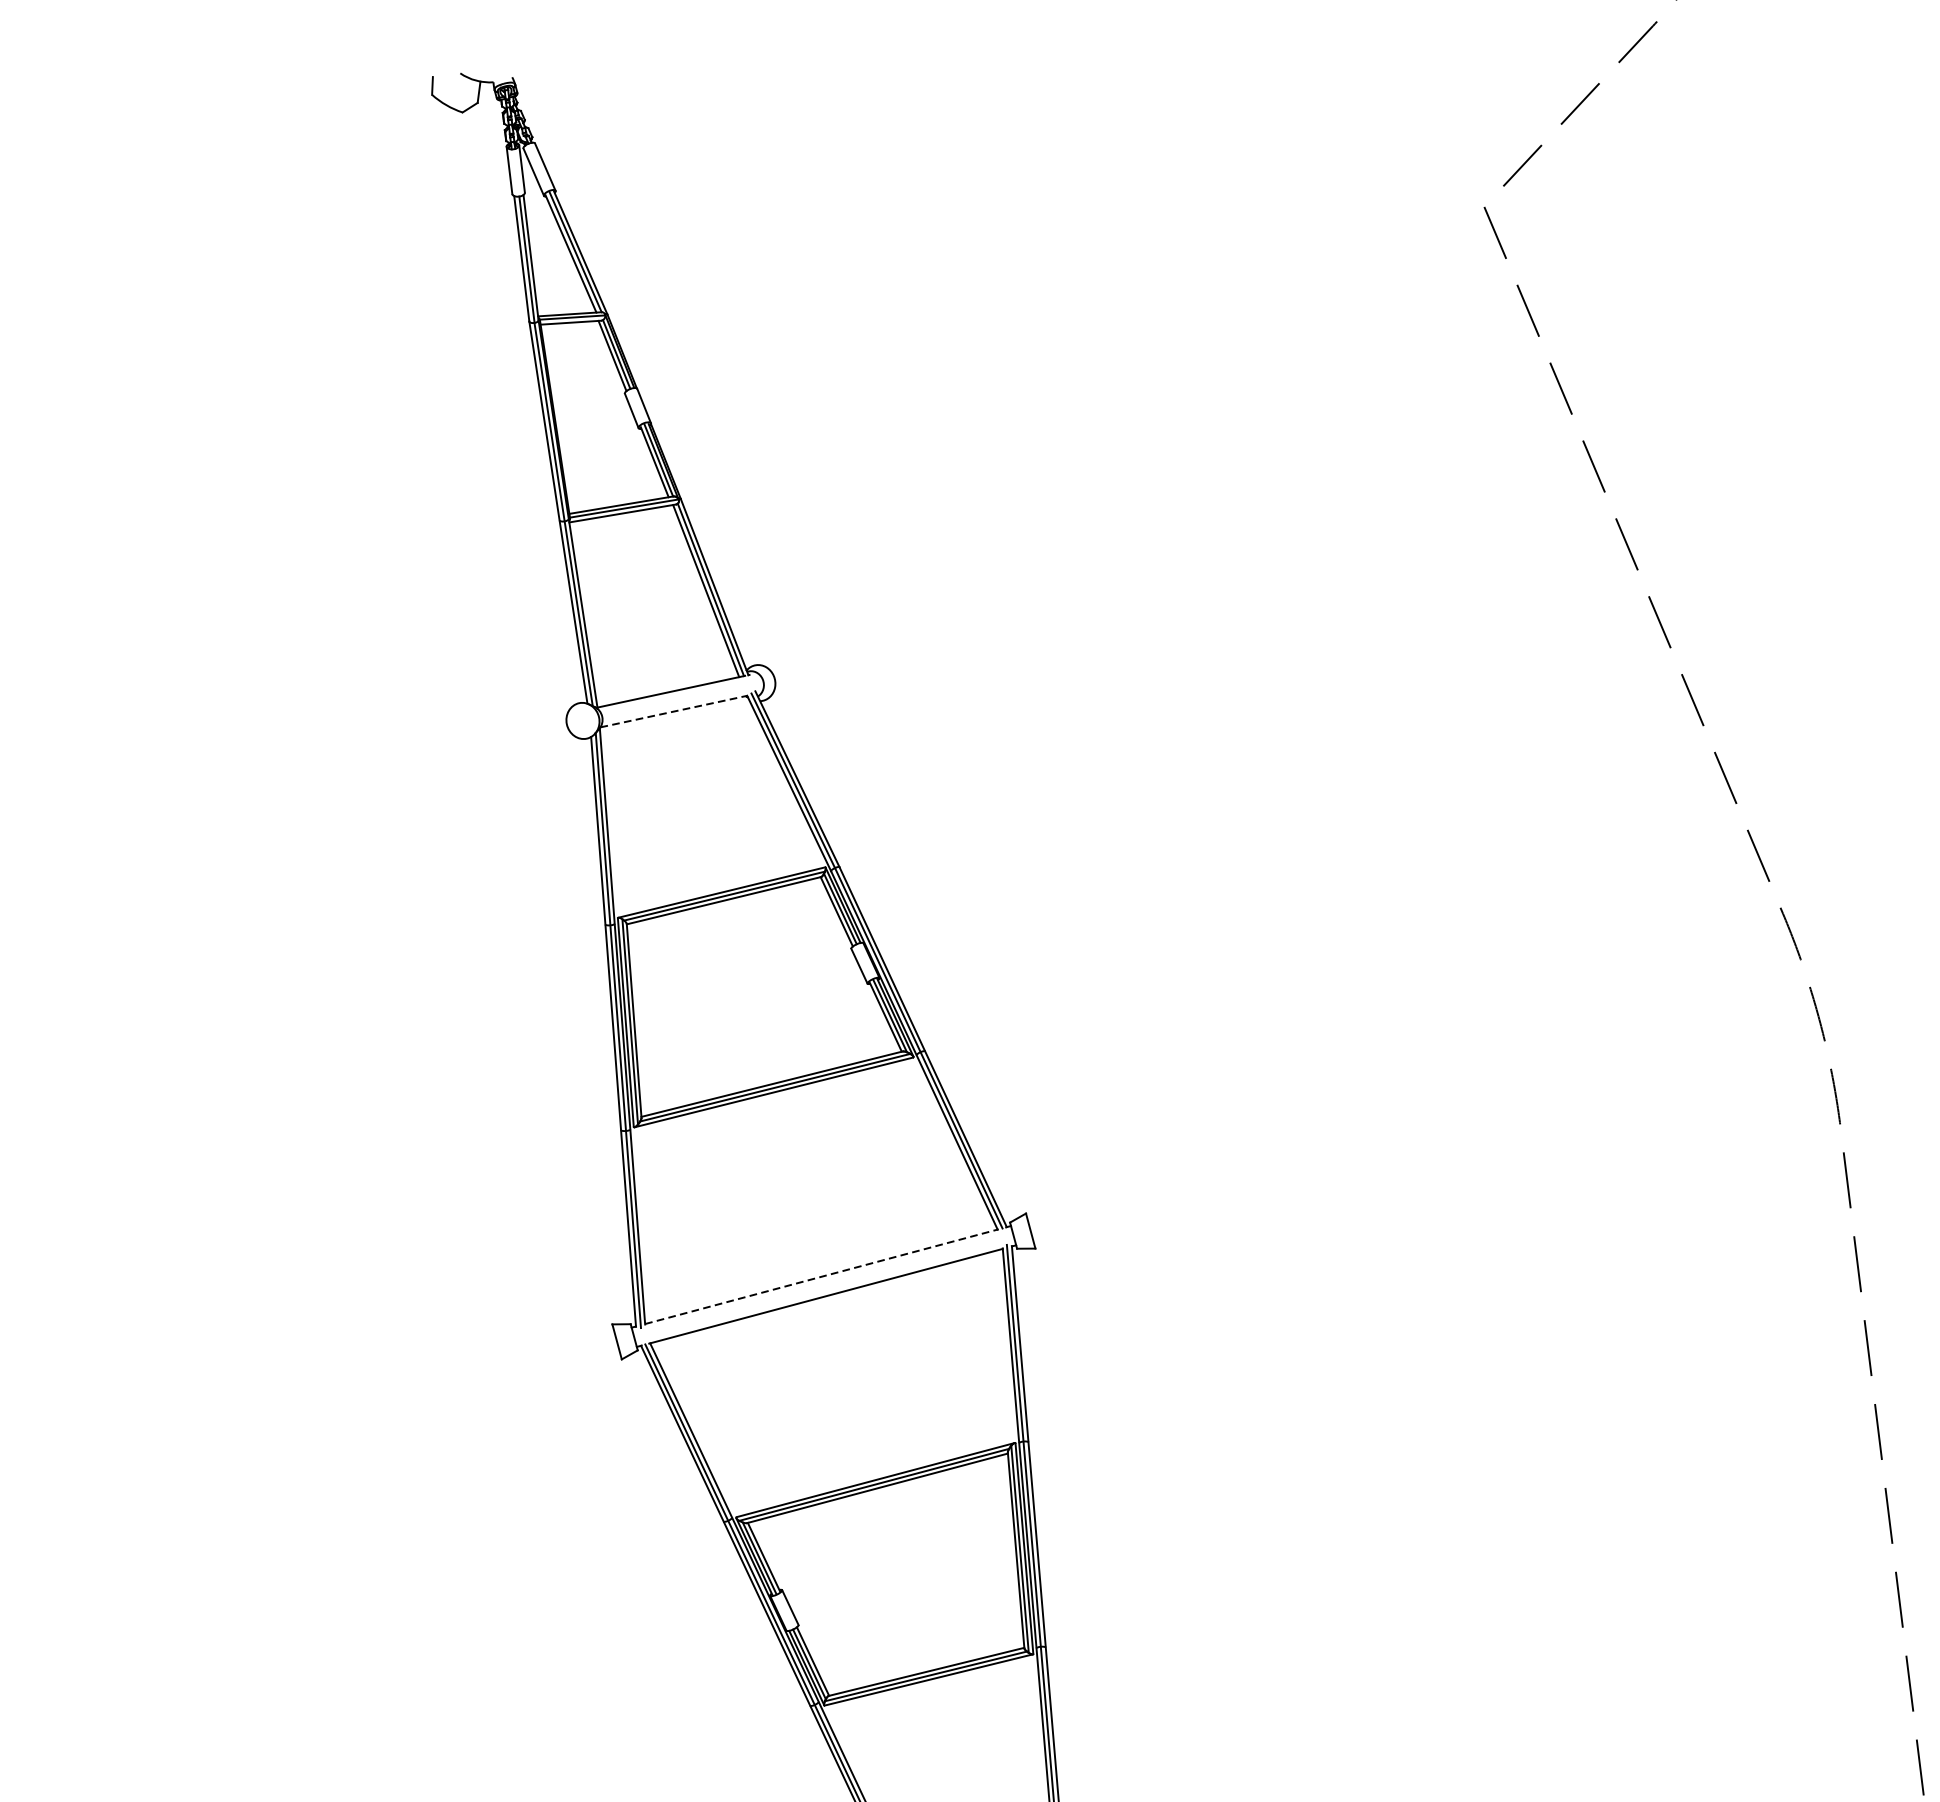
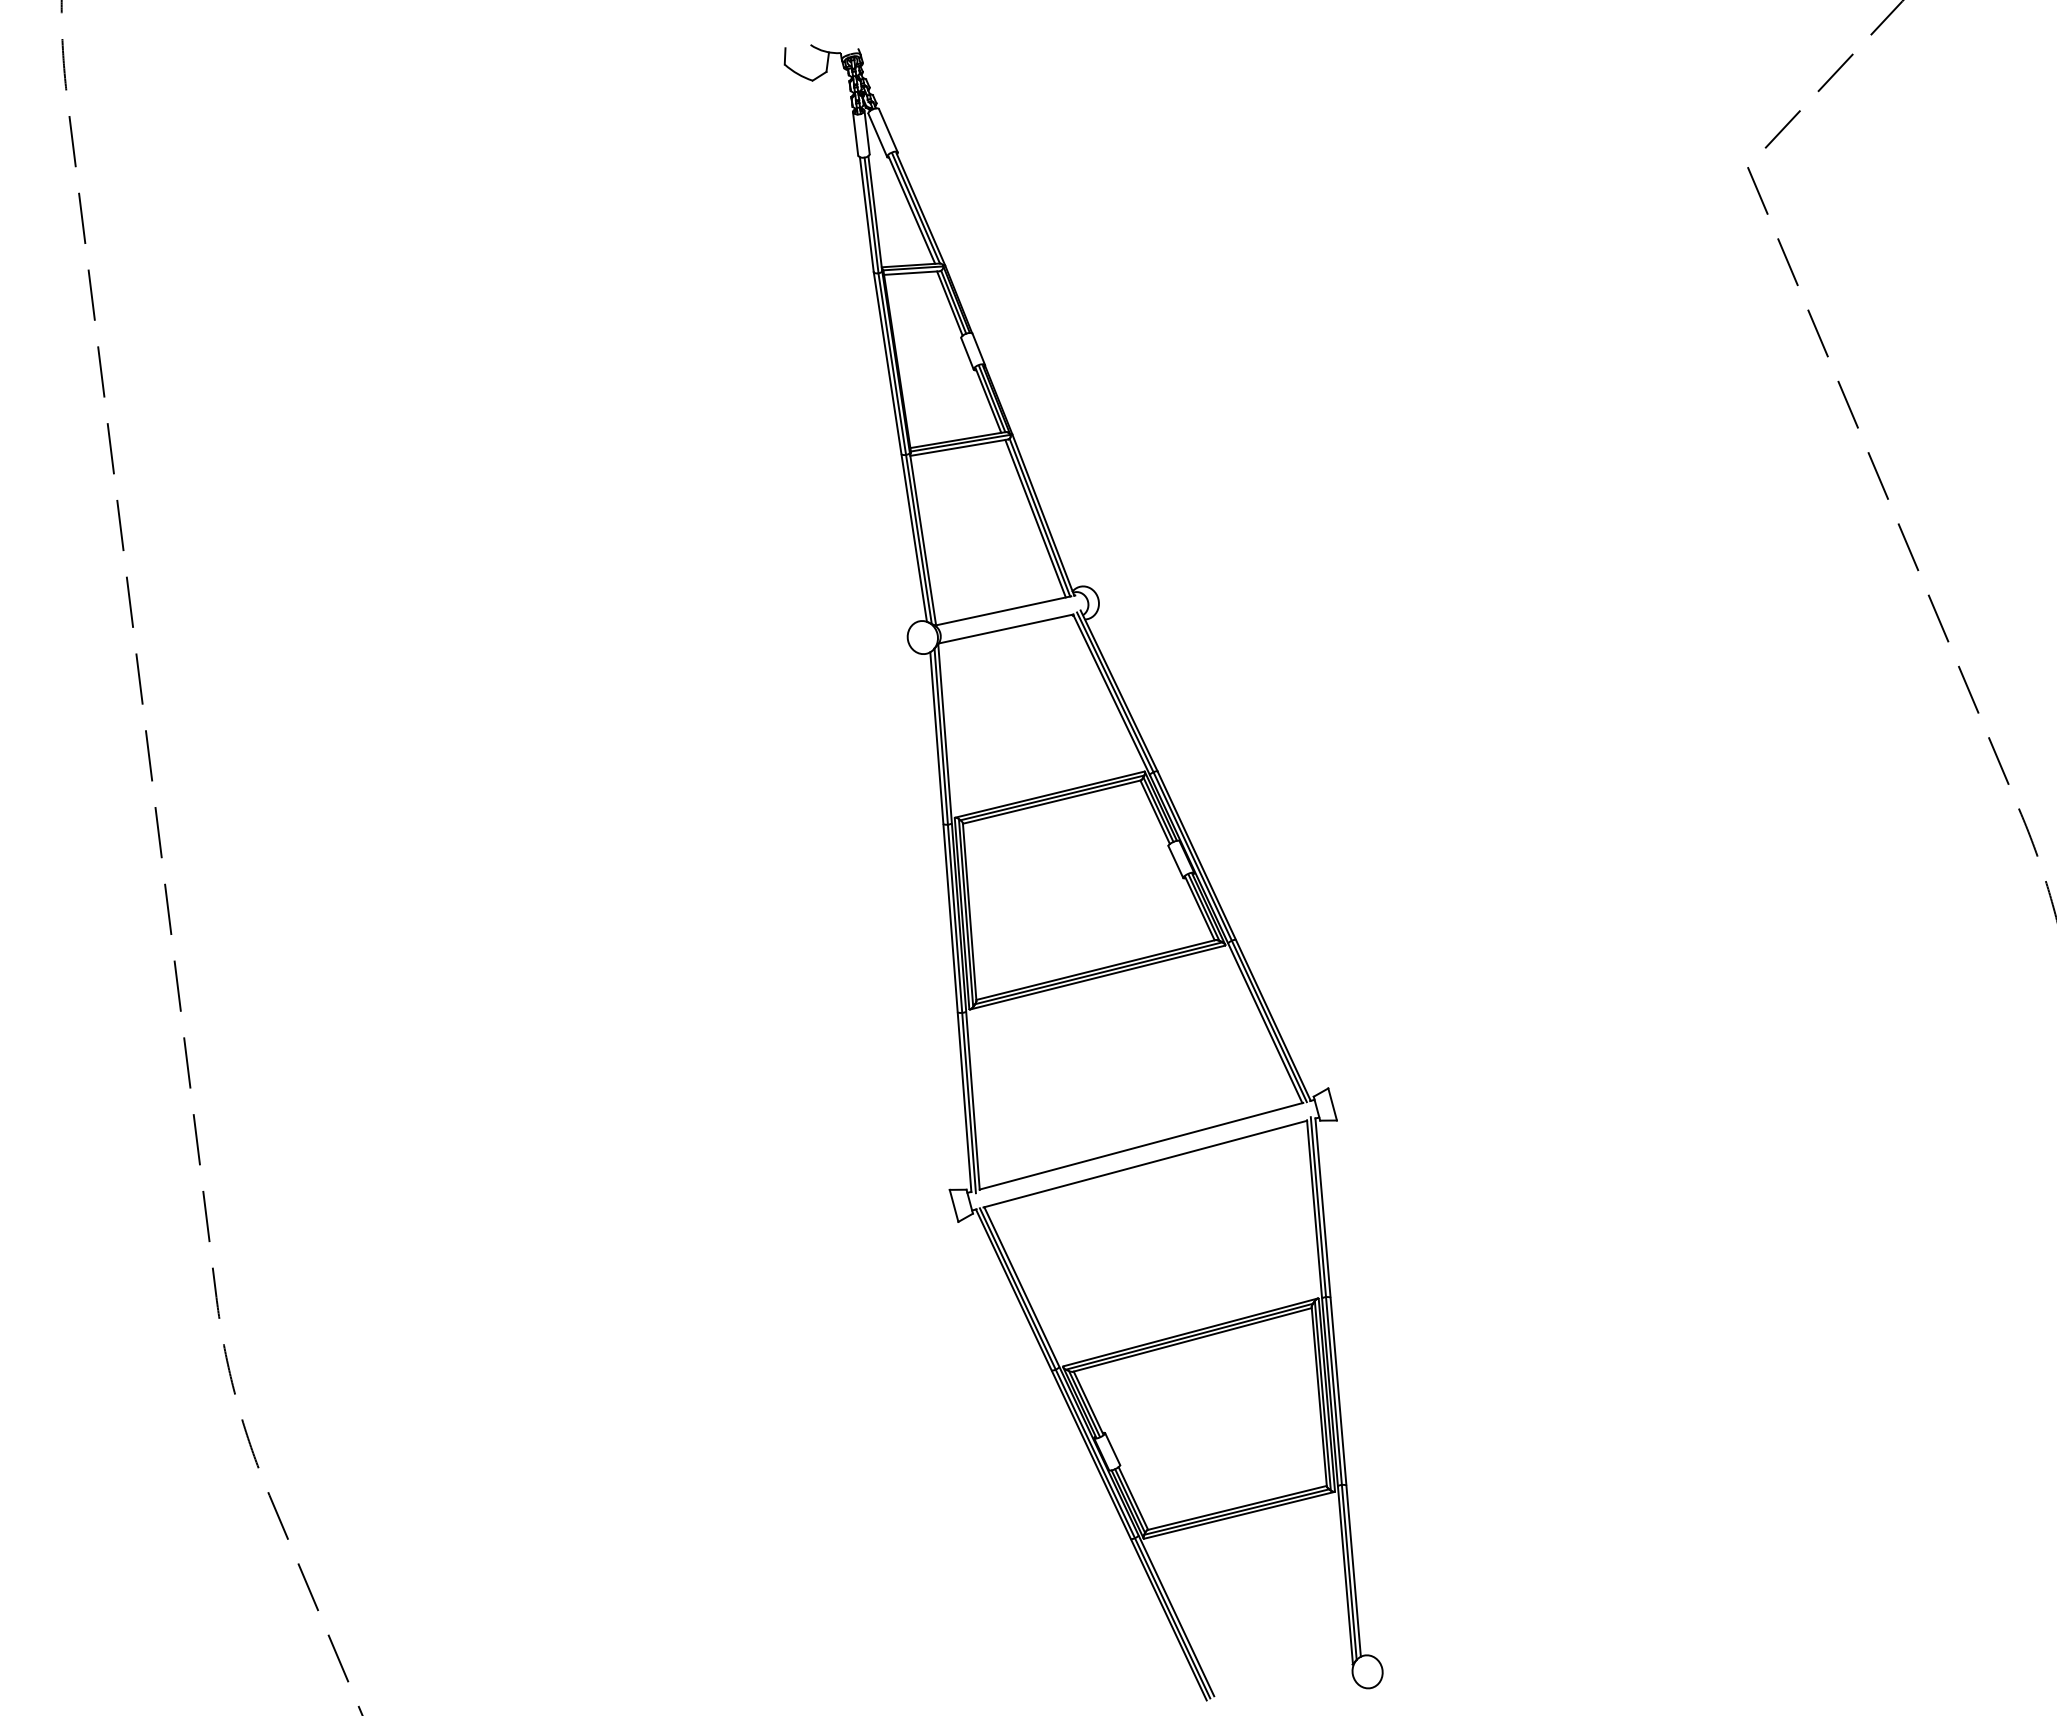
line: (674, 711) -> (1006, 628), dashed -> solid
line: (822, 1276) -> (1142, 1146), dashed -> solid

